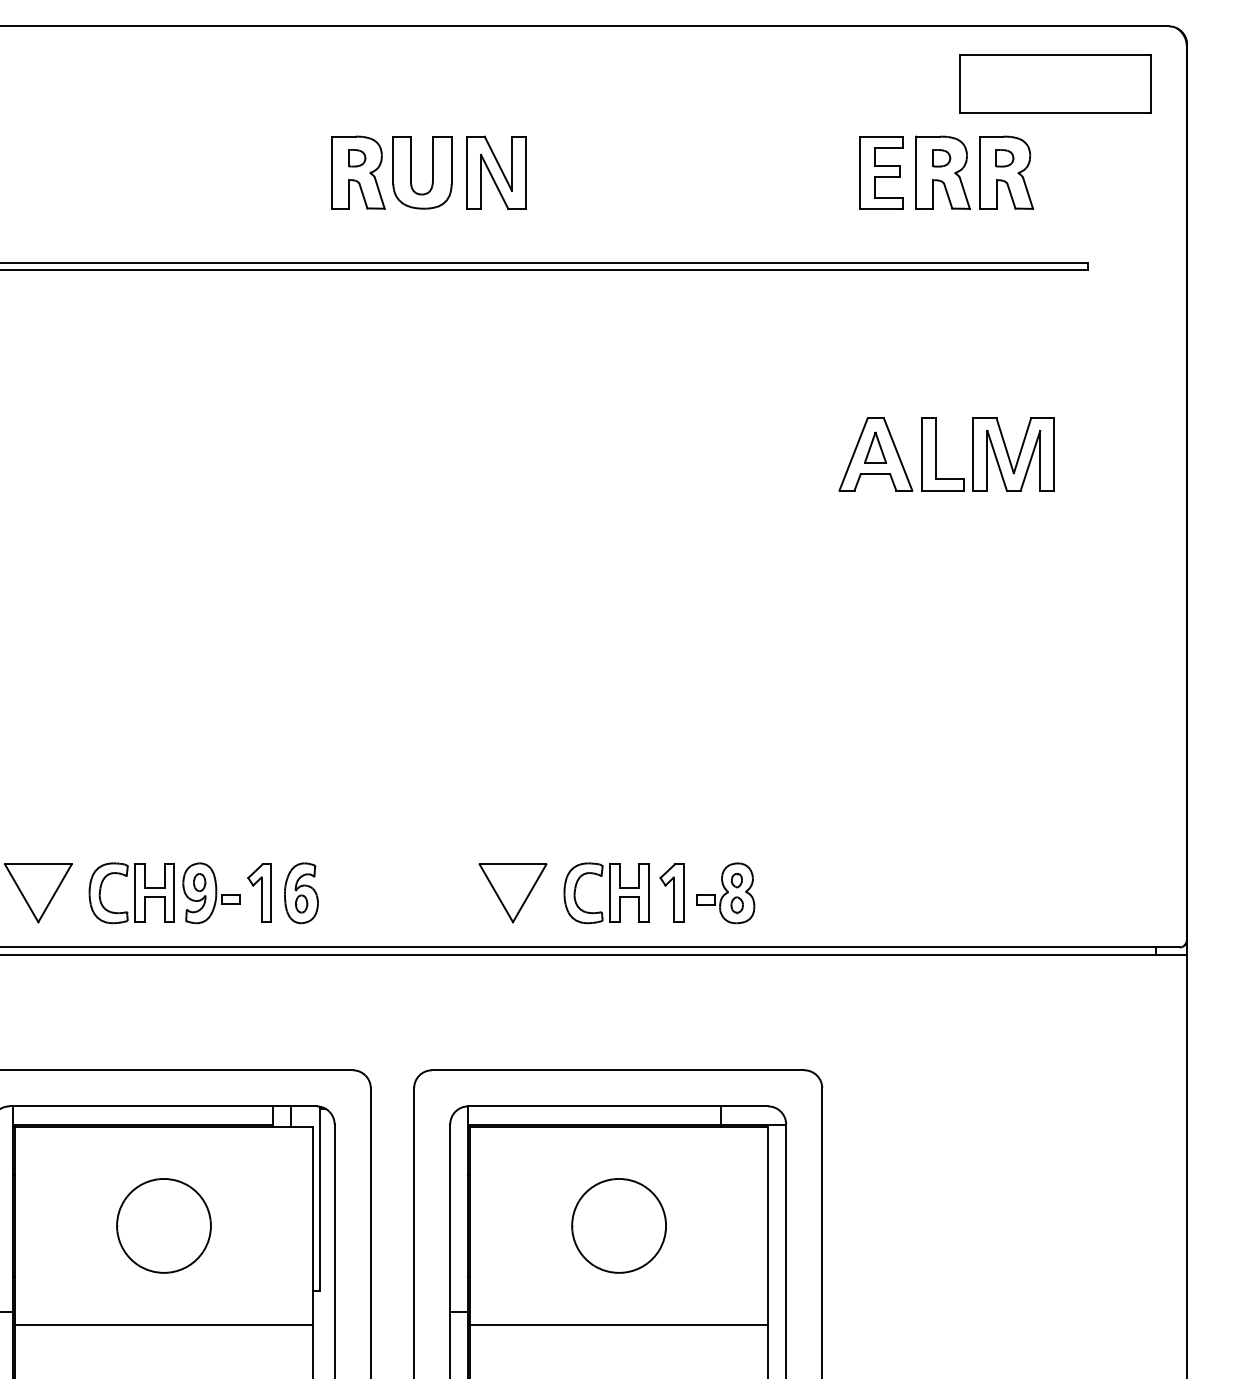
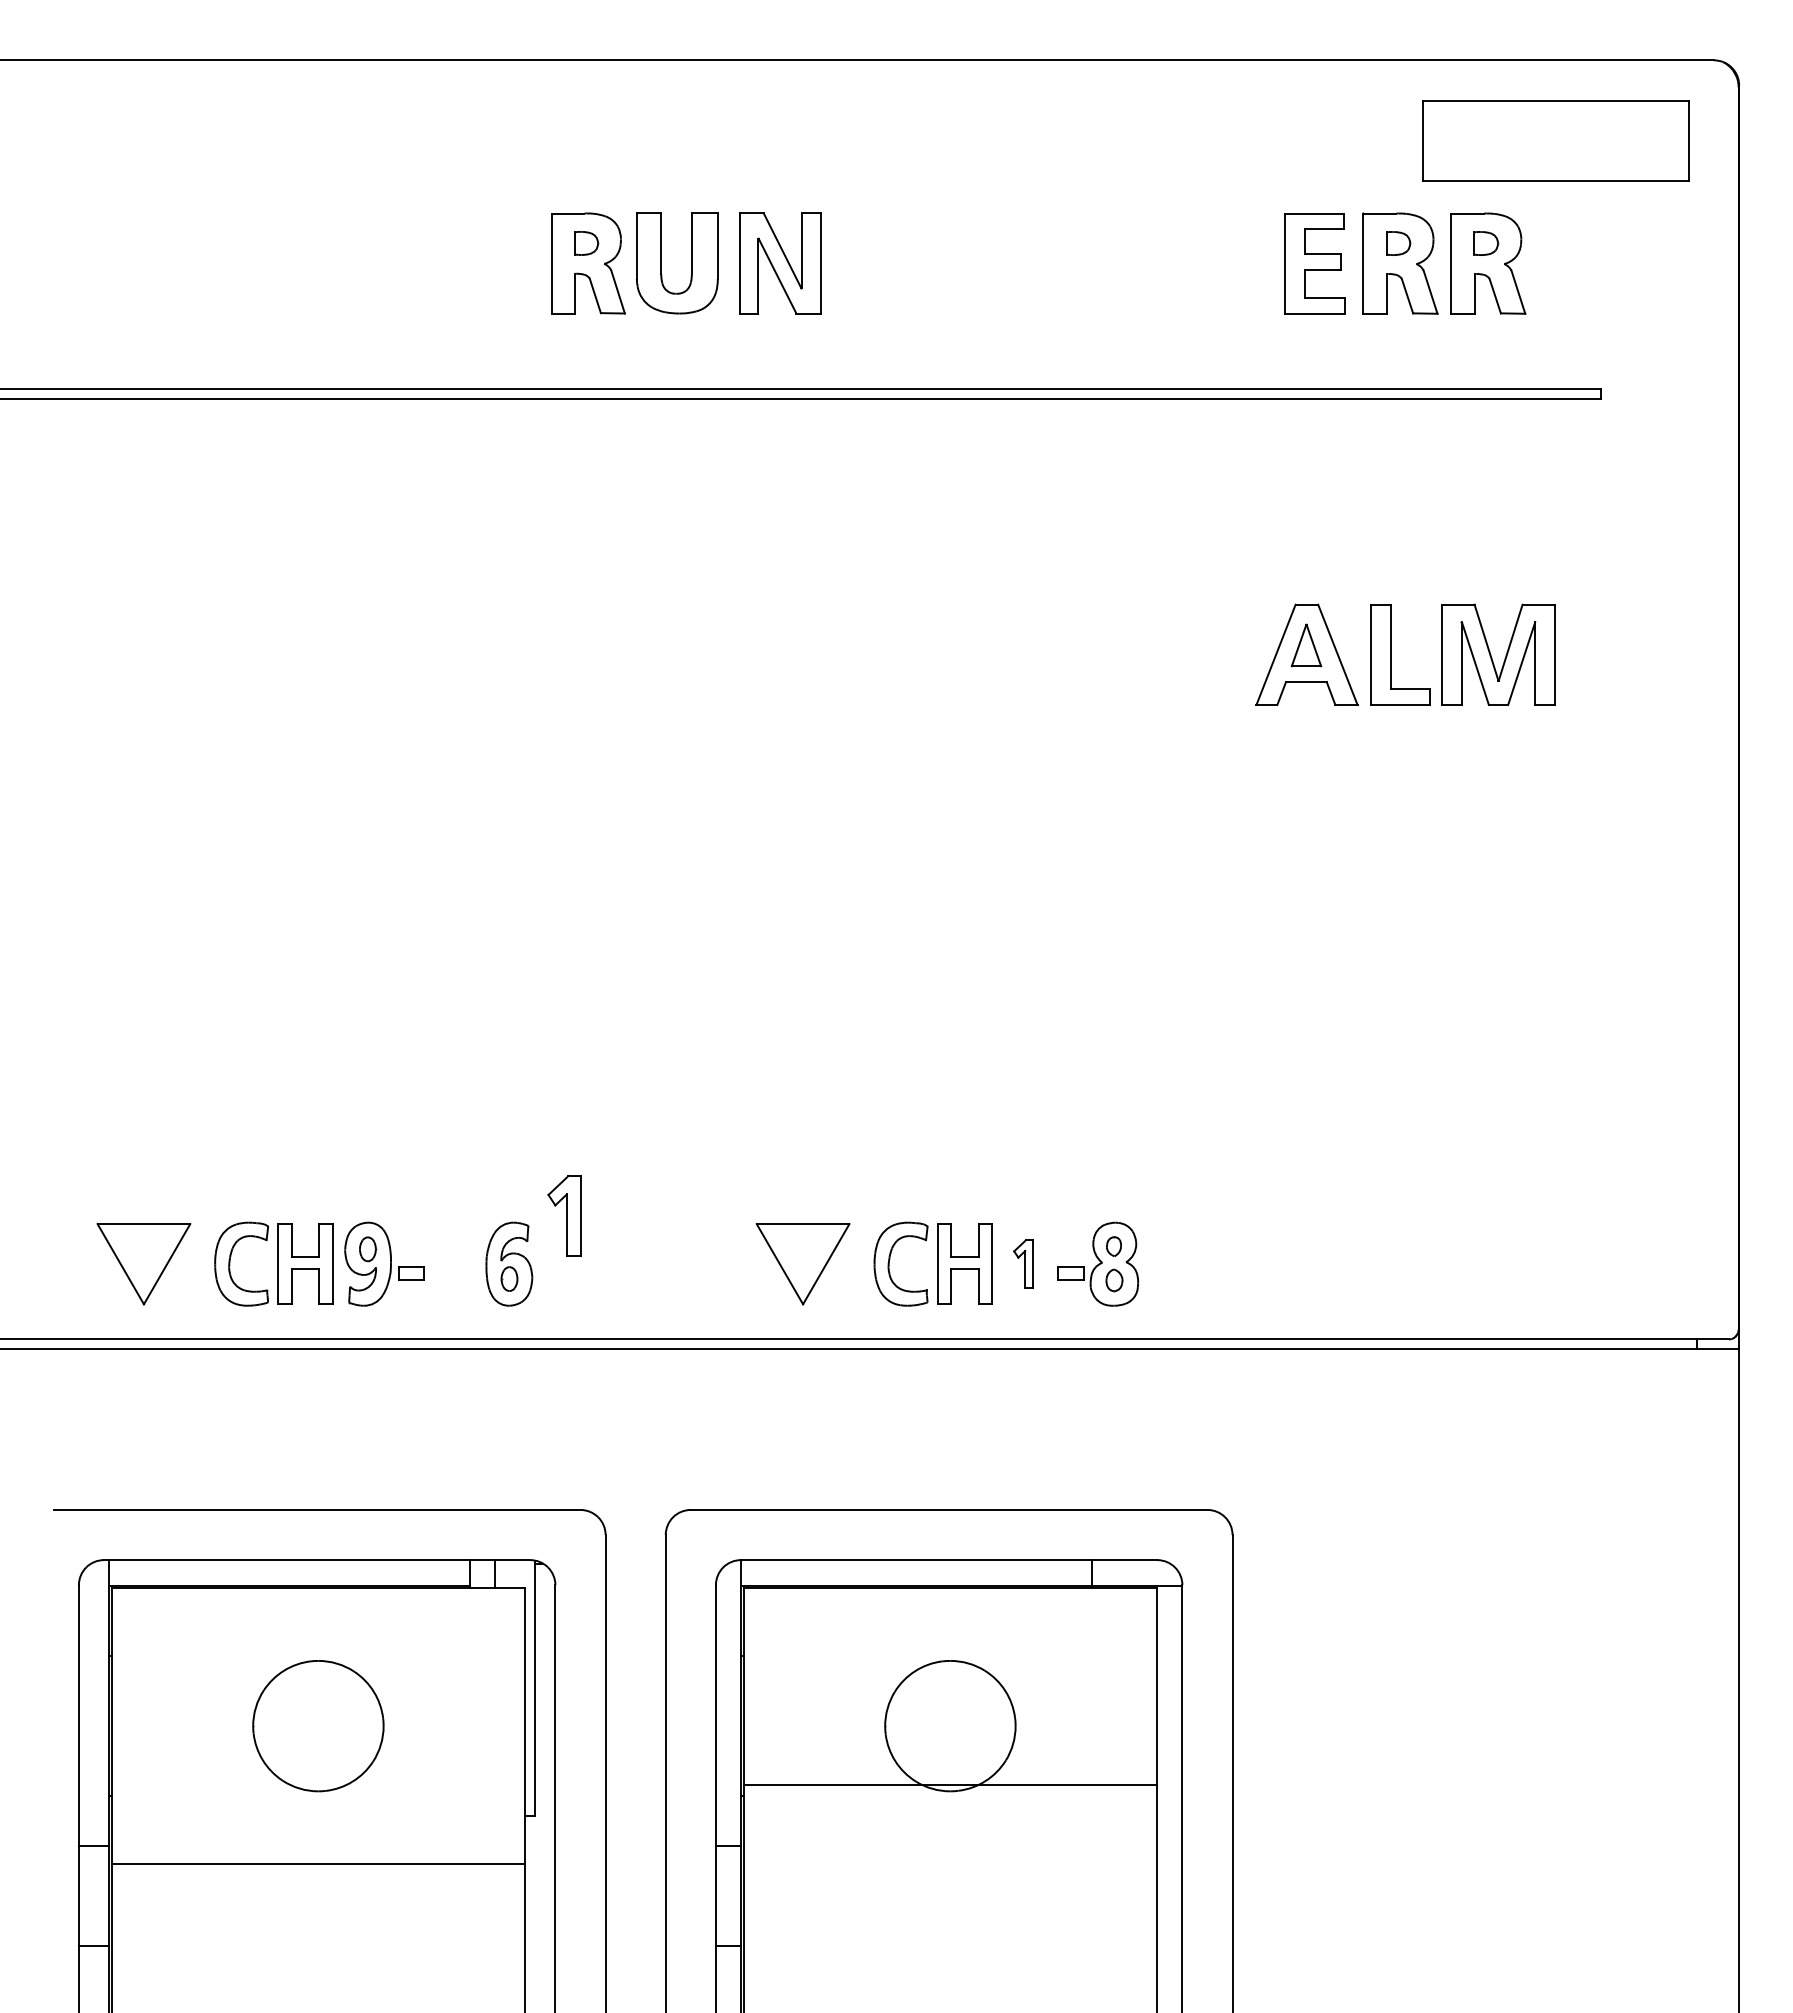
part: (259, 892) -> (564, 1215), moved
part: (671, 892) -> (1023, 1263), size x0.6
line: (619, 1325) -> (950, 1785), moved

